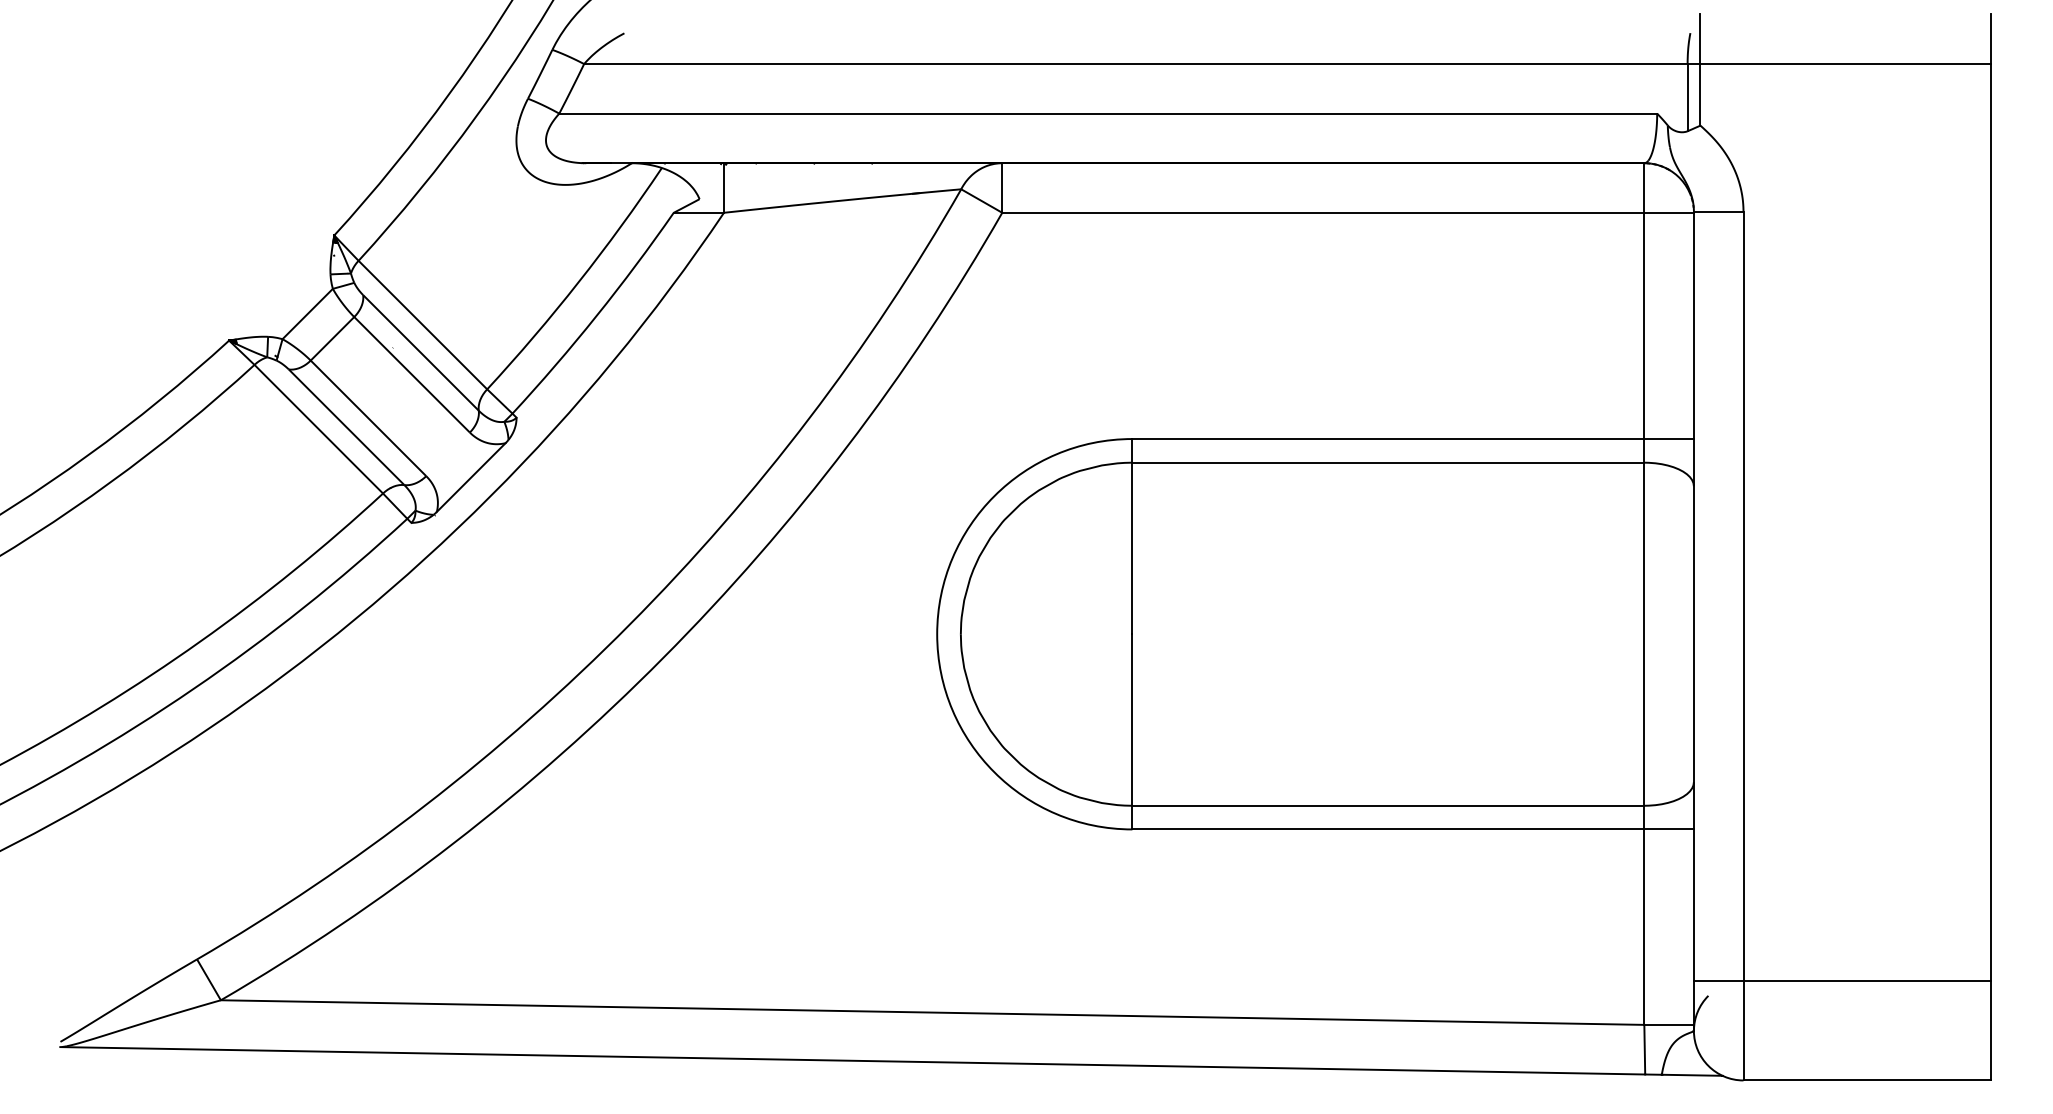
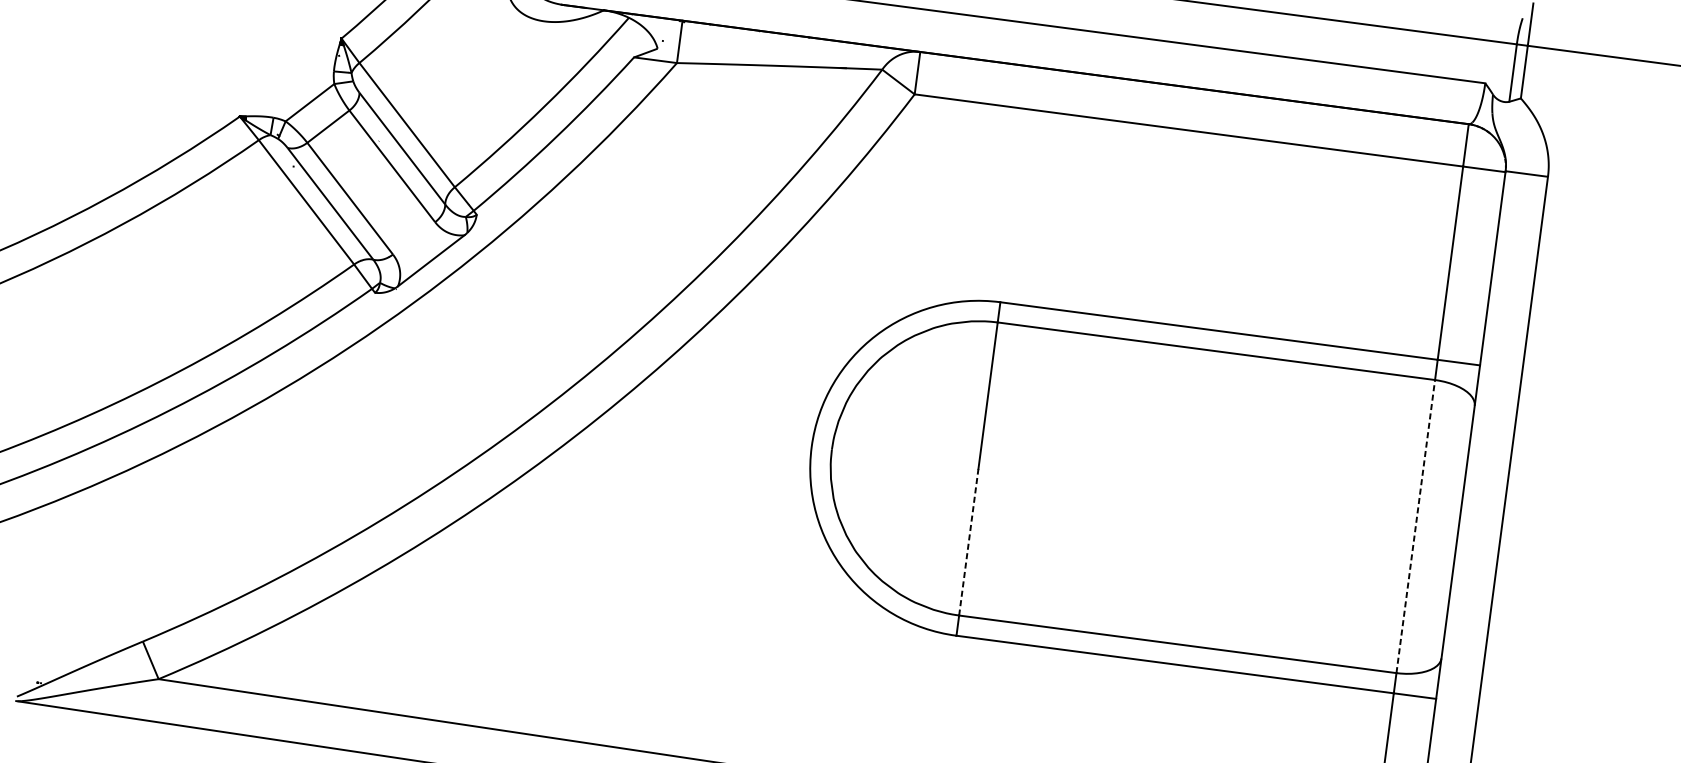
line: (1644, 634) -> (1415, 526), solid -> dashed
line: (1132, 720) -> (968, 542), solid -> dashed

